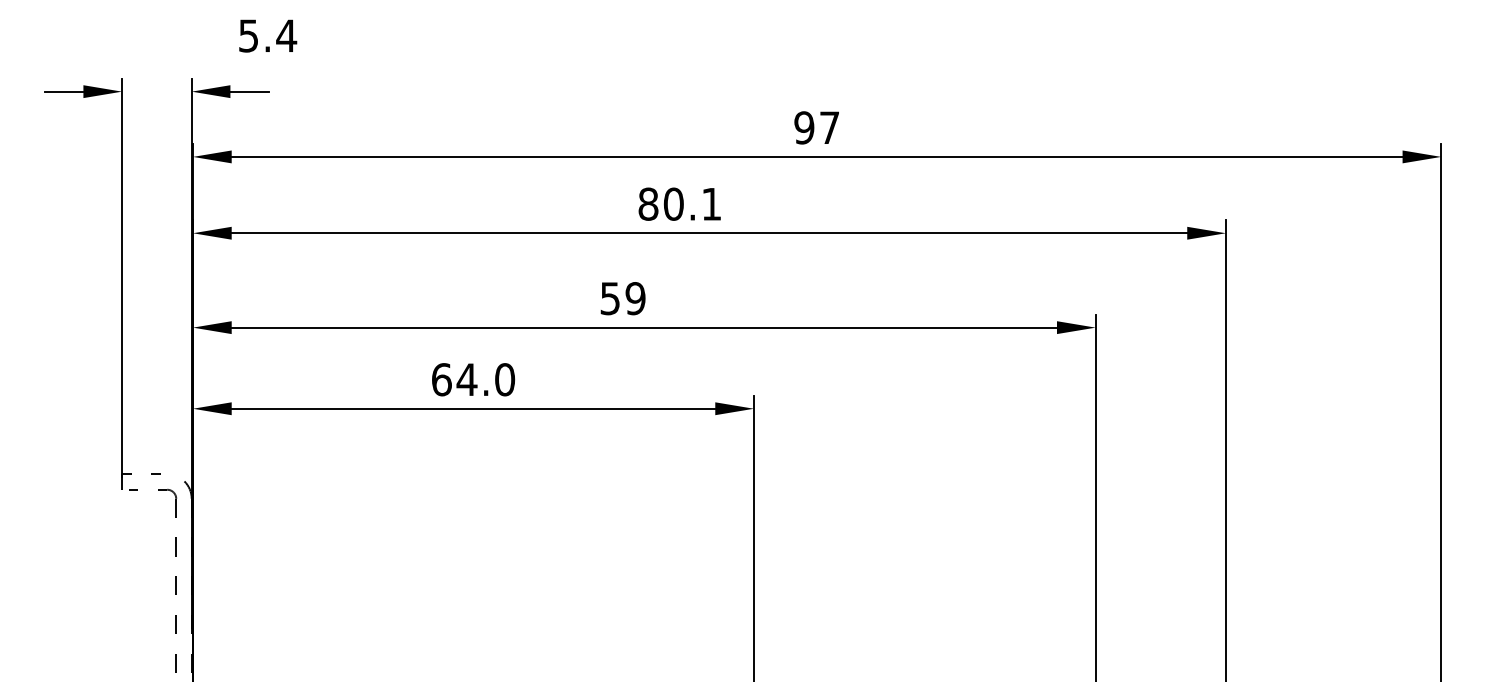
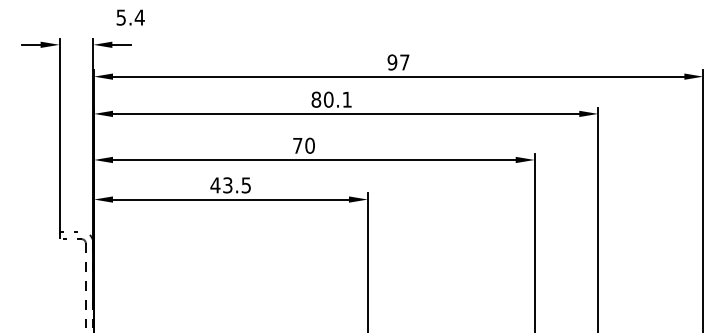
text: (622, 297) -> (303, 145), 59 -> 70
text: (472, 379) -> (230, 185), 64.0 -> 43.5

